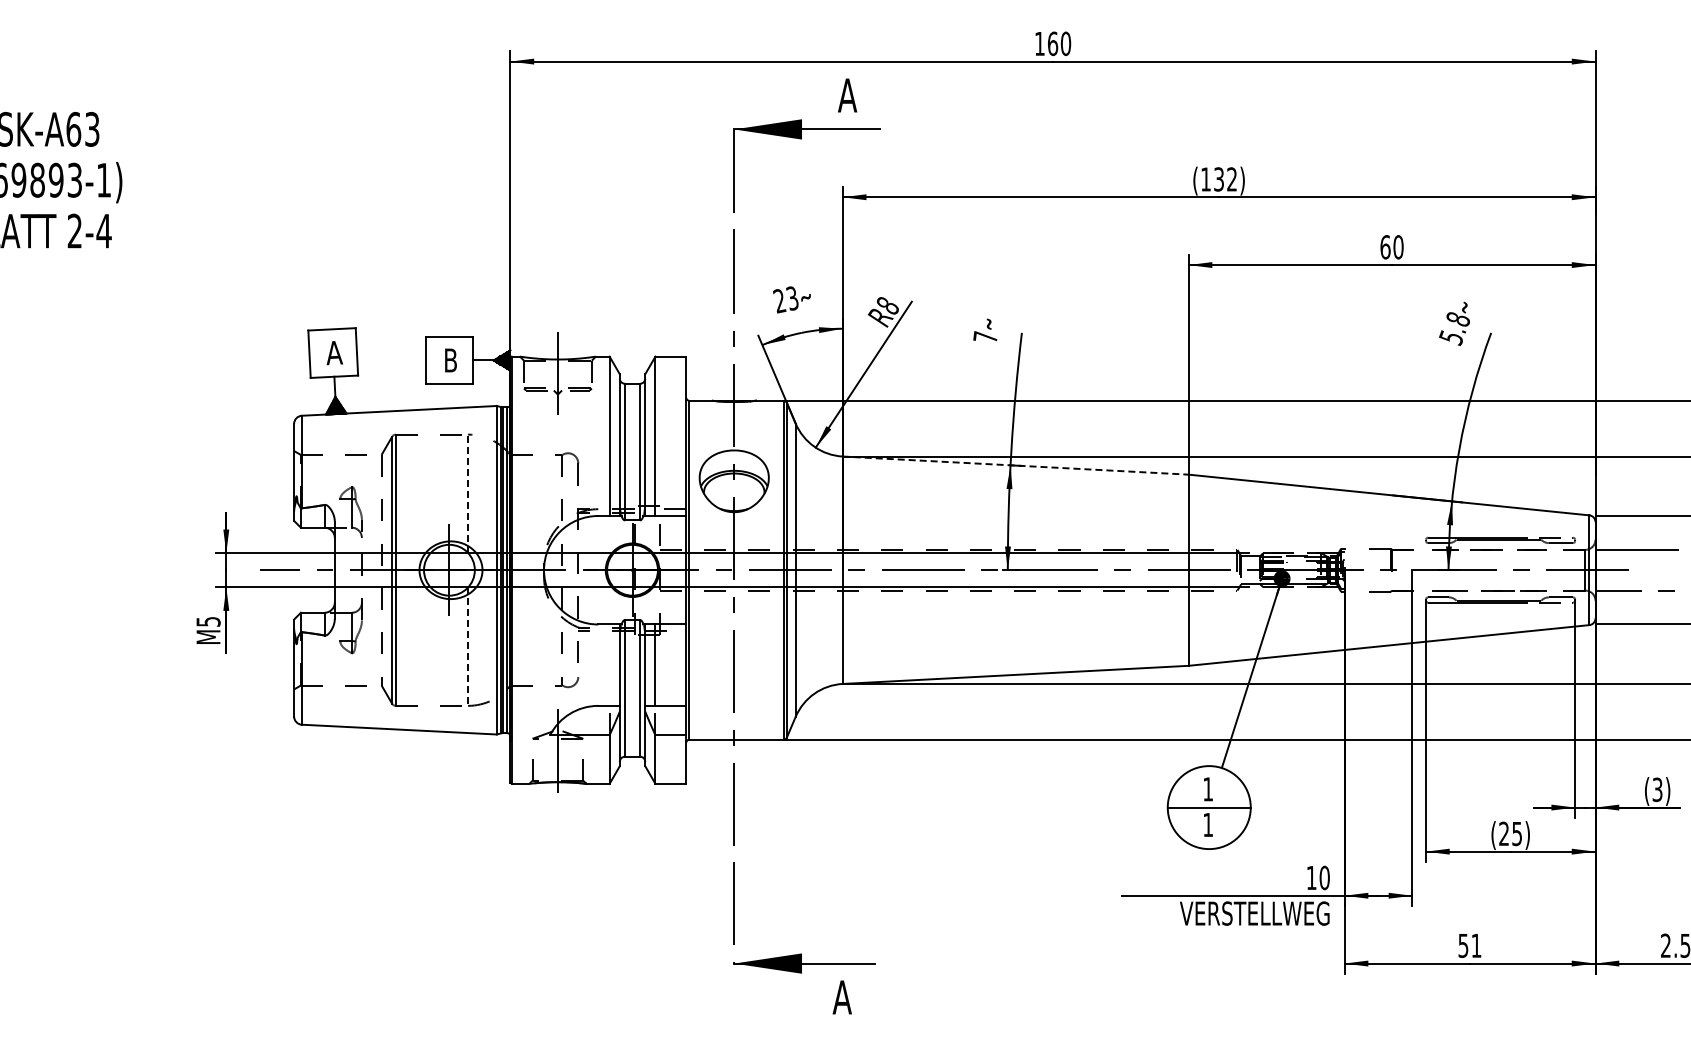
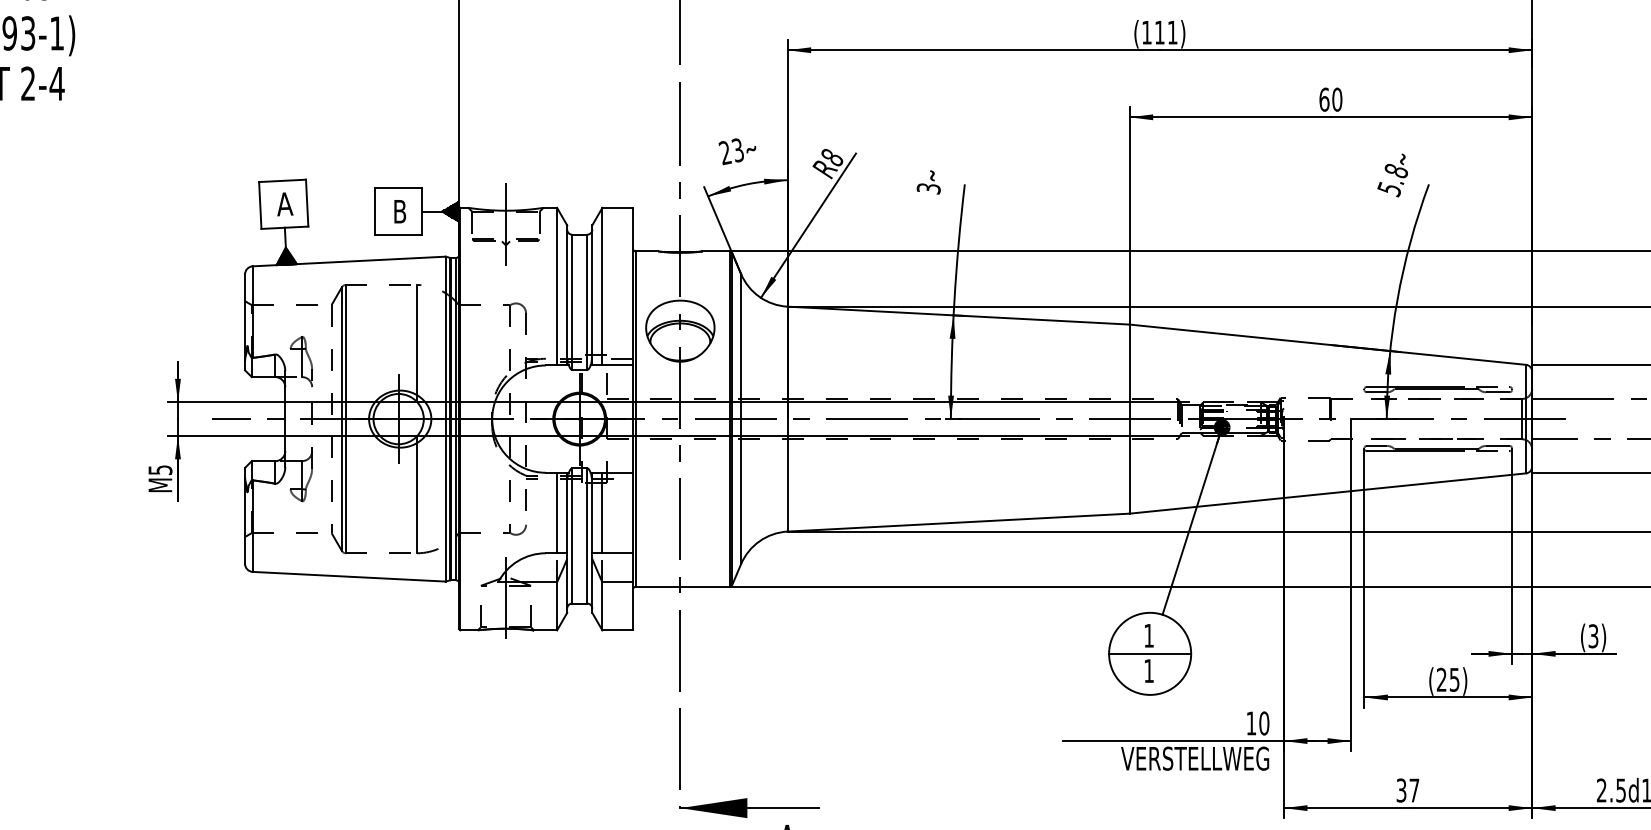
text: (1225, 179) -> (1166, 32), (132) -> (111)
text: (985, 337) -> (928, 188), 7 -> 3
line: (1016, 465) -> (959, 315), dashed -> solid
line: (468, 493) -> (417, 343), dashed -> solid
line: (468, 647) -> (417, 495), dashed -> solid
line: (609, 664) -> (556, 512), added
text: (1470, 945) -> (1408, 790), 51 -> 37

